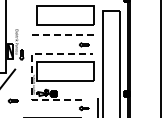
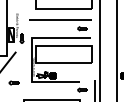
line: (61, 35) -> (60, 19), dashed -> solid
line: (32, 71) -> (32, 54), dashed -> solid

